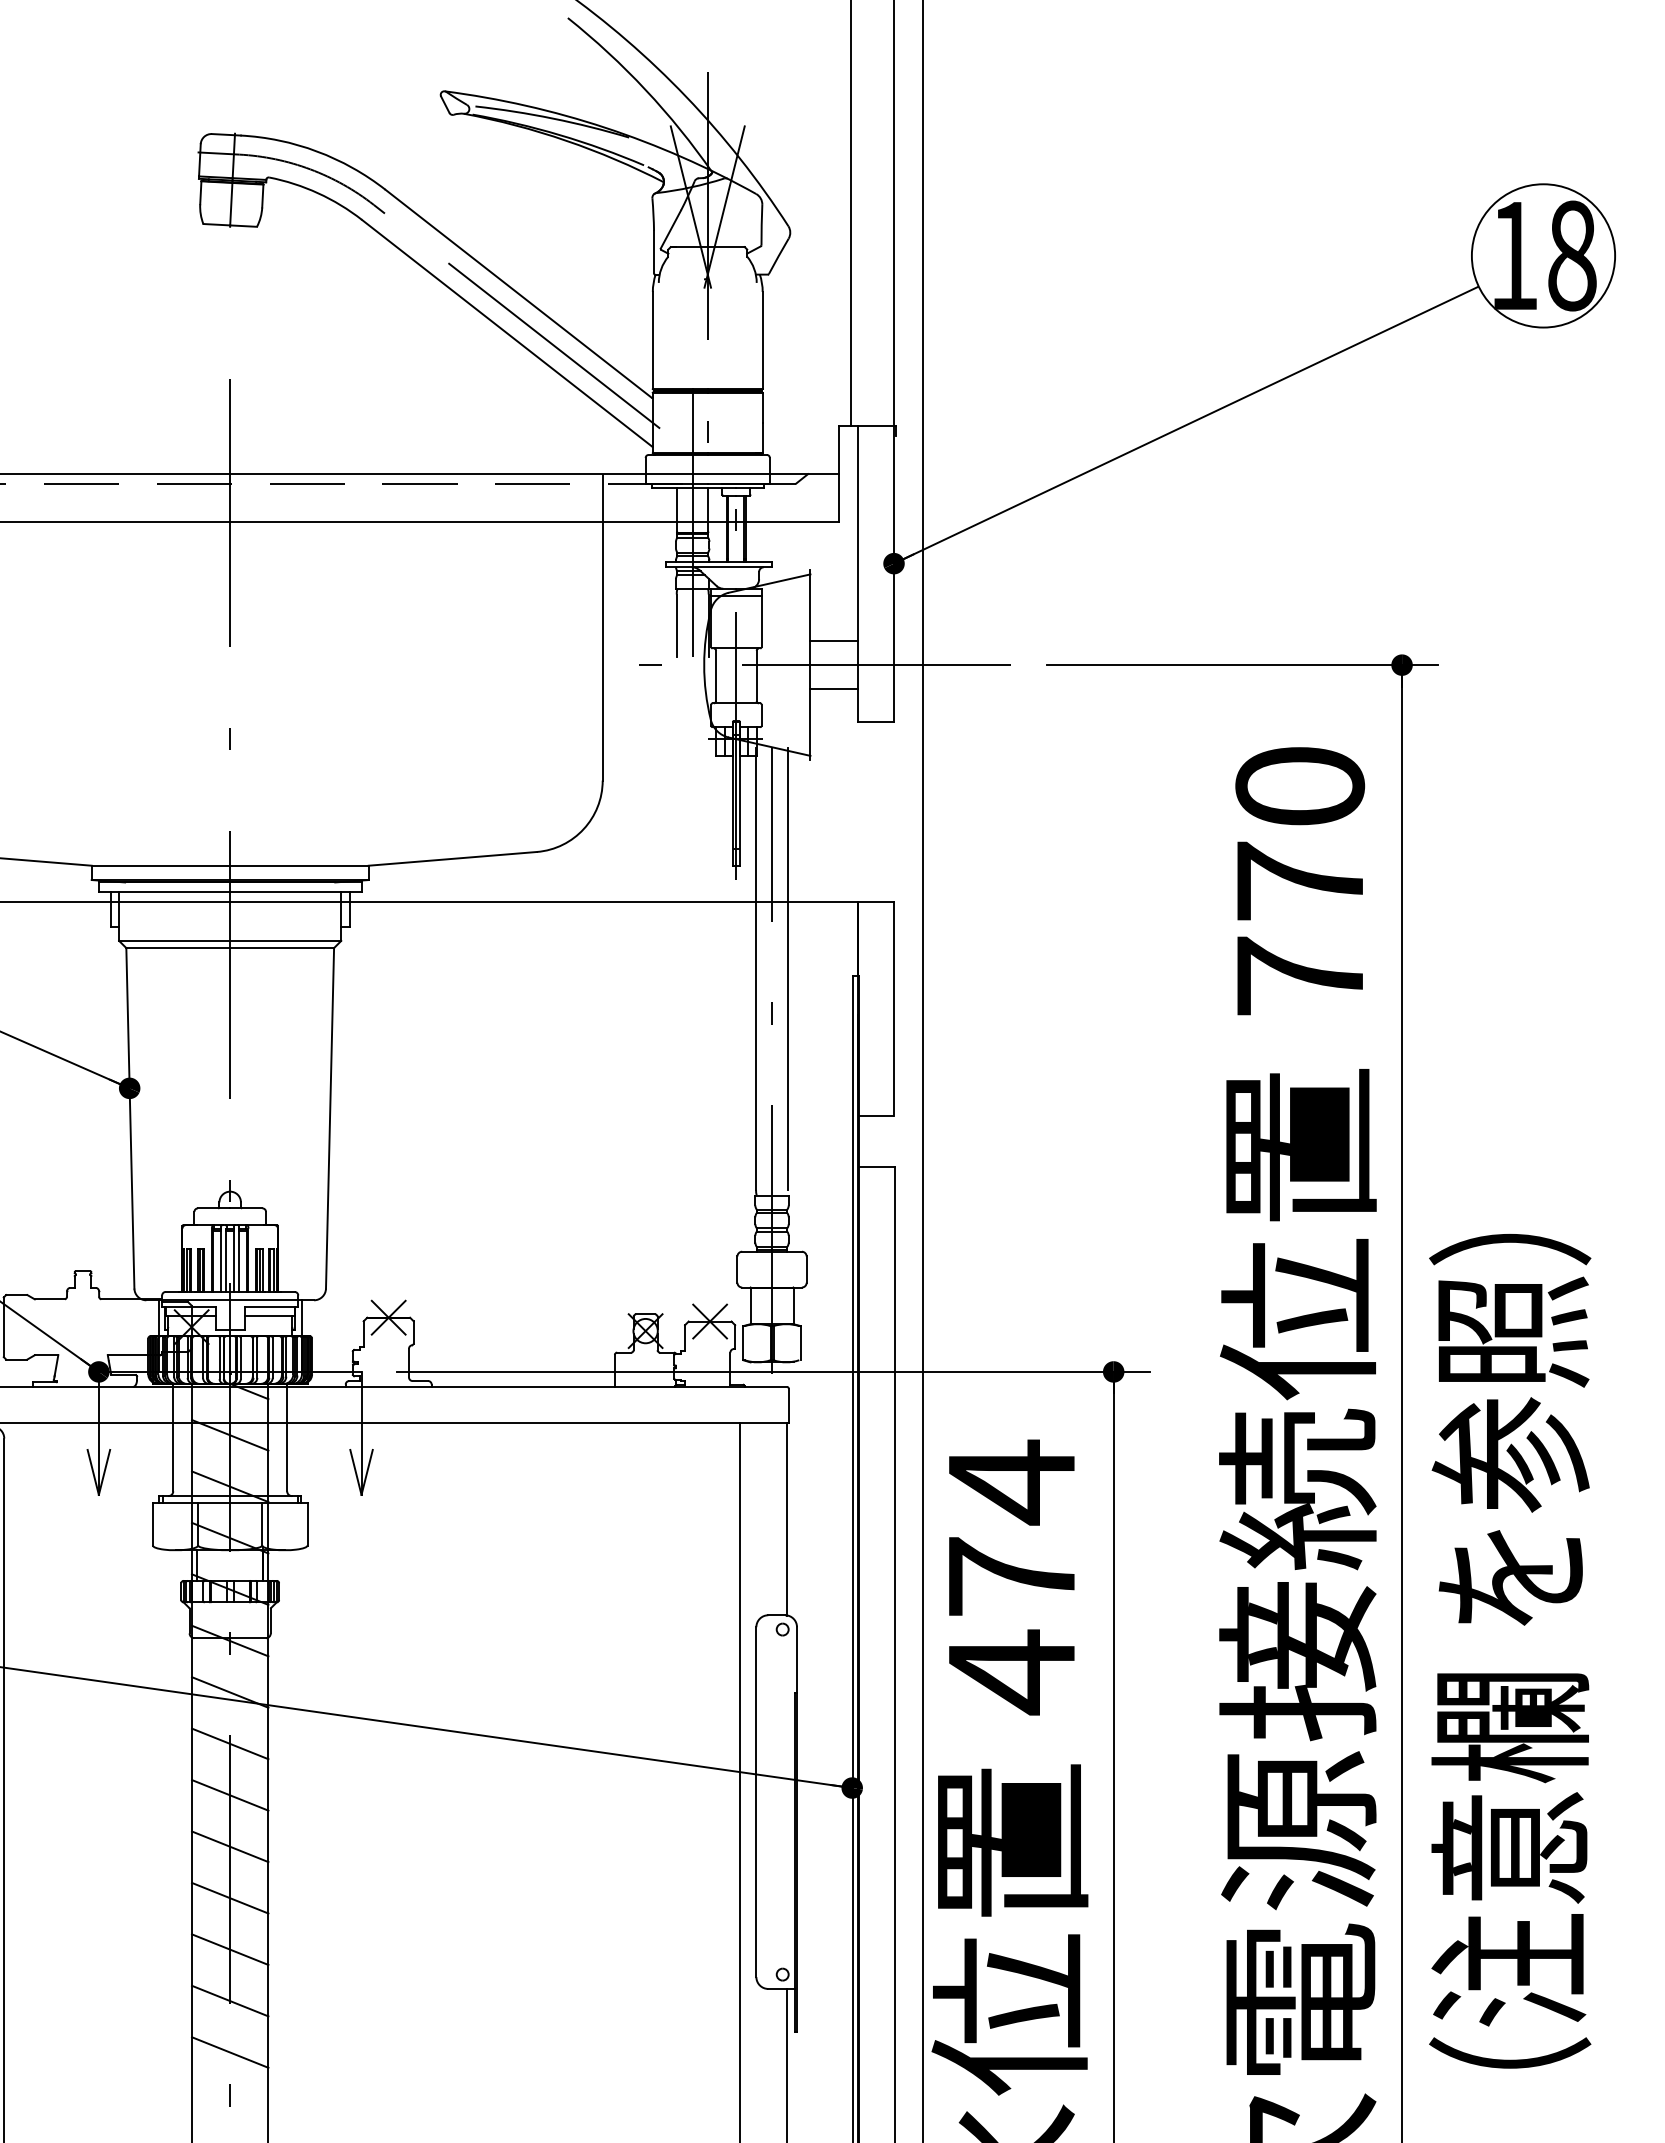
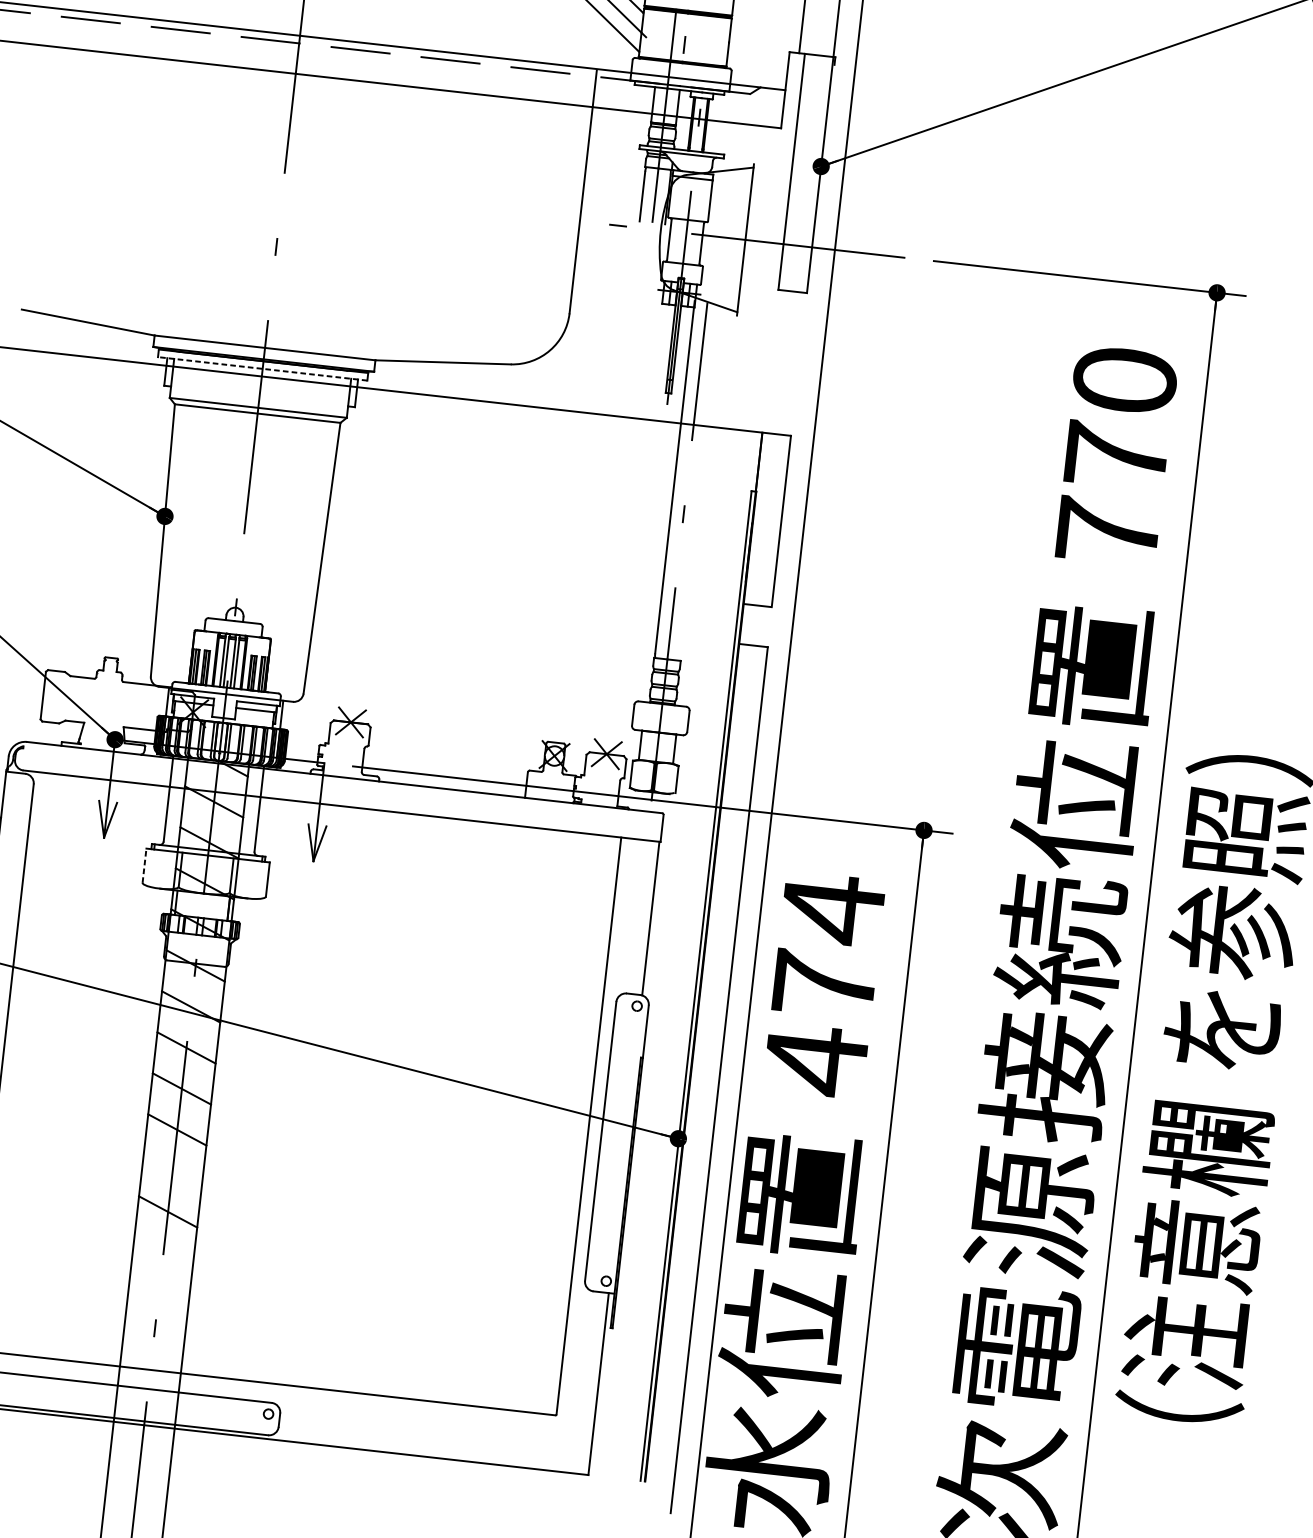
line: (834, 641) -> (766, 223), removed
line: (834, 689) -> (762, 261), removed
line: (229, 891) -> (262, 368), solid -> dashed
line: (788, 968) -> (700, 479), removed
line: (152, 1523) -> (144, 865), solid -> dashed
line: (230, 1897) -> (173, 1170), removed
line: (230, 2000) -> (163, 1252), removed
line: (230, 2052) -> (159, 1293), removed

